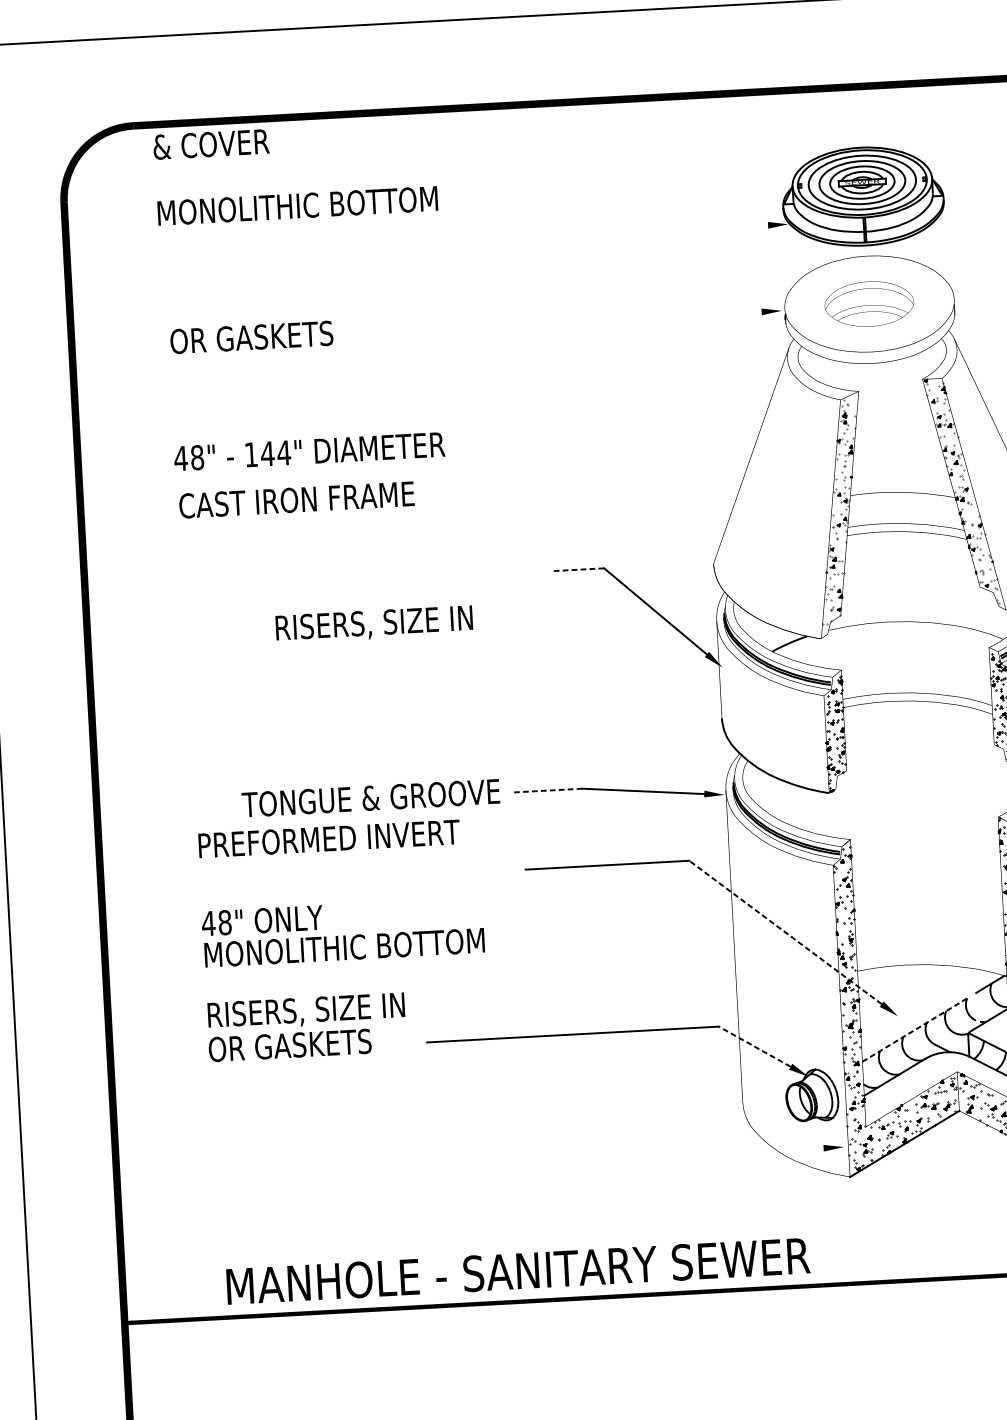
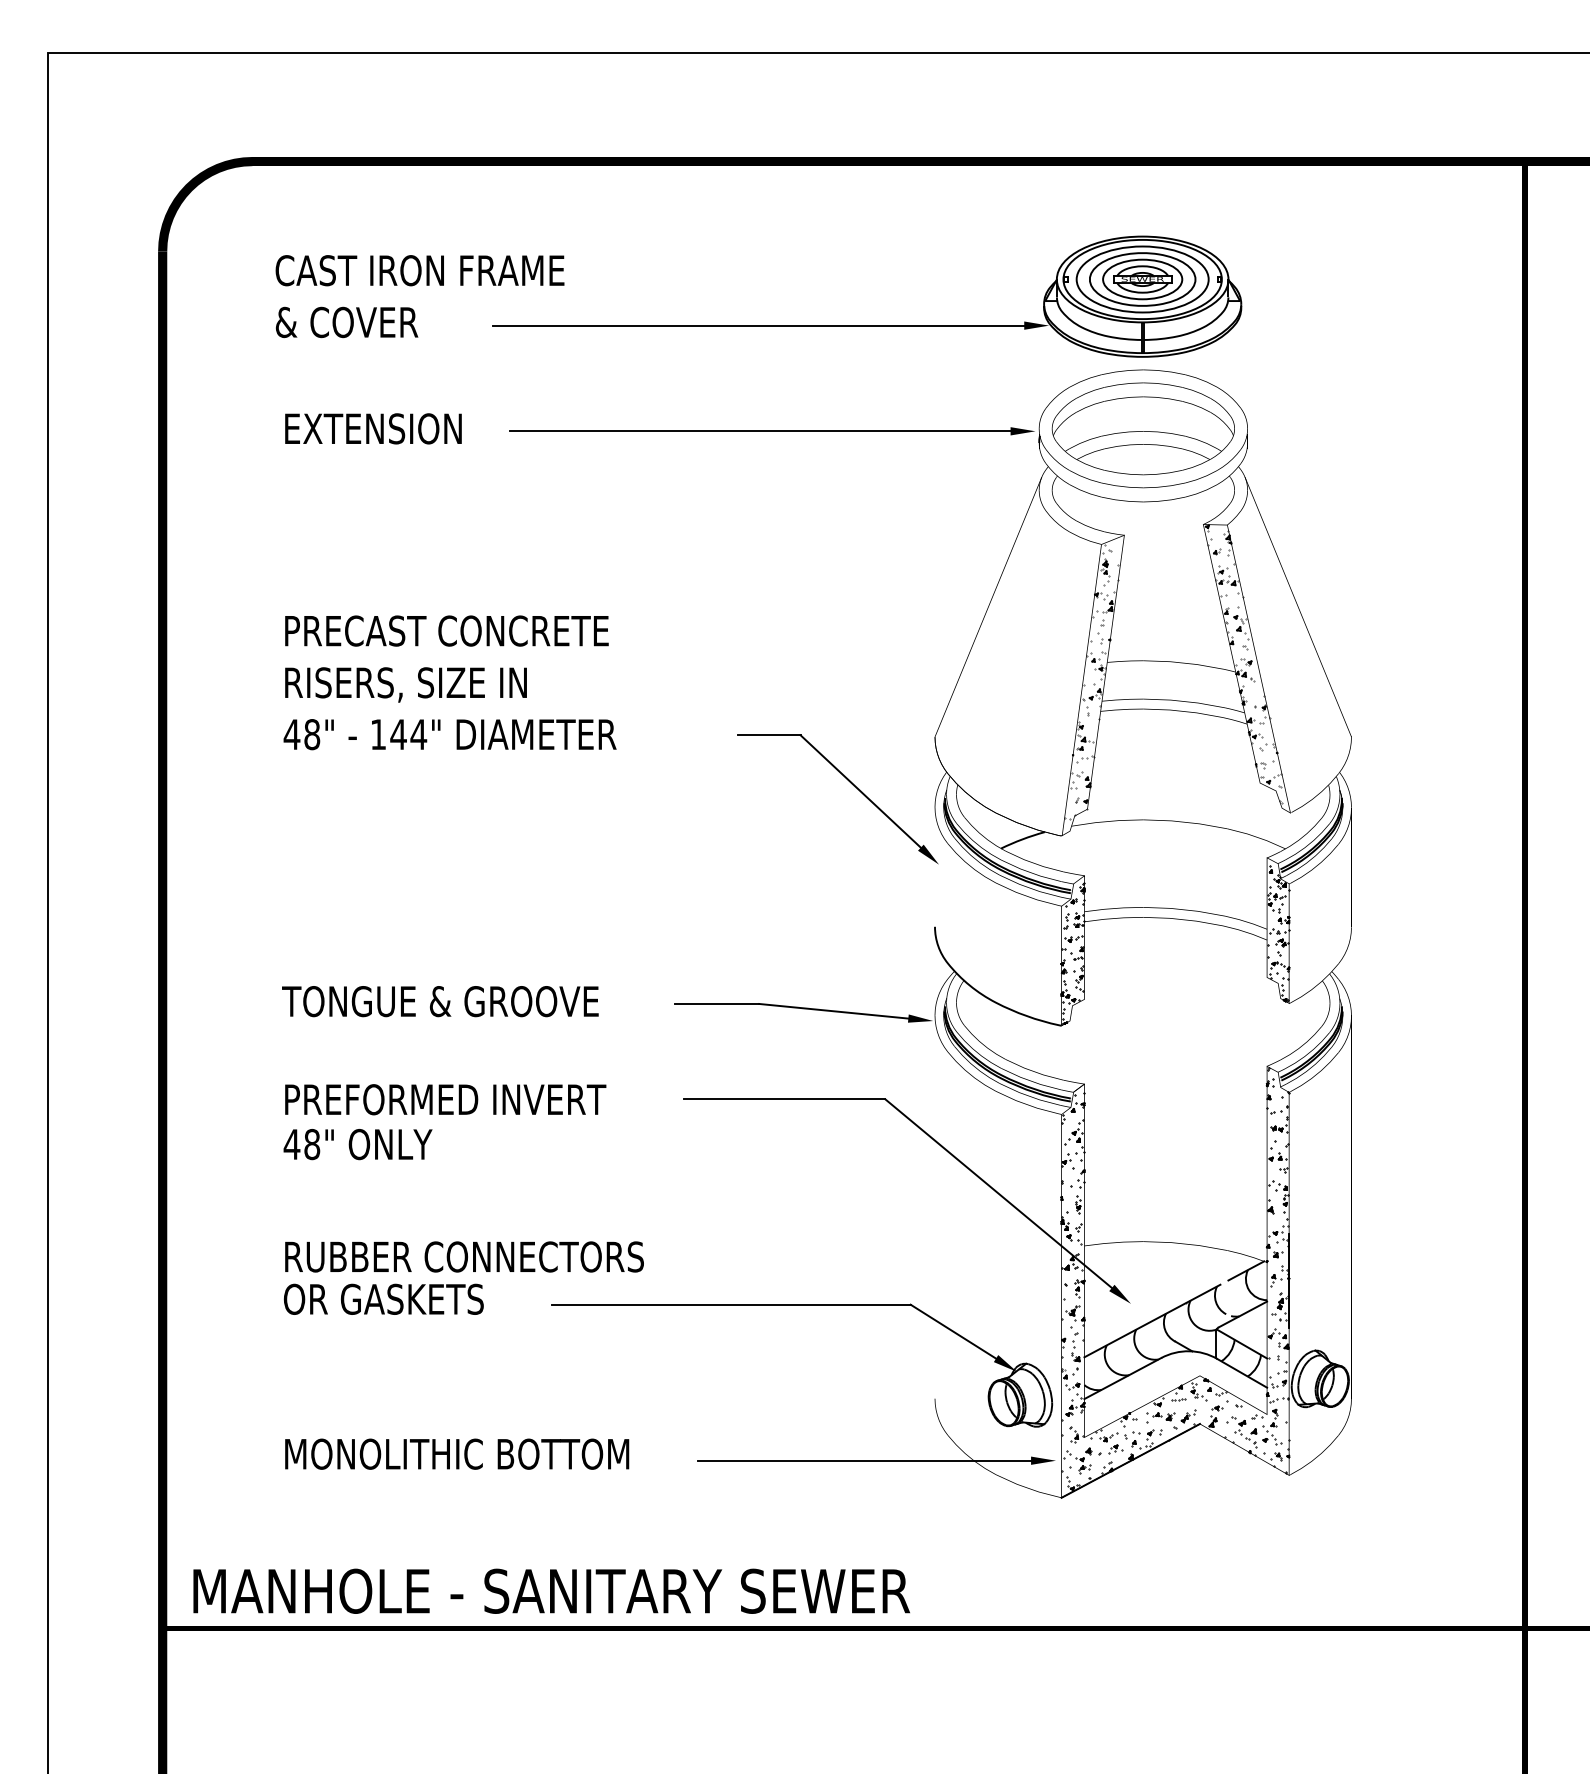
text: (210, 144) -> (346, 322), moved
text: (296, 205) -> (447, 270), MONOLITHIC BOTTOM -> CAST IRON FRAME
line: (551, 236) -> (758, 325), added
part: (868, 303) -> (1142, 428), size x1.67
line: (558, 323) -> (760, 431), added
text: (251, 337) -> (383, 428), OR GASKETS -> EXTENSION
text: (309, 451) -> (449, 734), moved
text: (310, 498) -> (445, 630), CAST IRON FRAME -> PRECAST CONCRETE
line: (578, 569) -> (768, 735), dashed -> solid
text: (373, 624) -> (405, 684), moved
line: (547, 790) -> (716, 1003), dashed -> solid
text: (371, 798) -> (440, 1001), moved
text: (329, 838) -> (445, 1099), moved
line: (785, 932) -> (998, 1193), dashed -> solid
text: (344, 947) -> (457, 1453), moved
text: (362, 1008) -> (474, 1258), RISERS, SIZE IN -> RUBBER CONNECTORS
line: (916, 1028) -> (1152, 1320), dashed -> solid
line: (754, 1046) -> (952, 1331), dashed -> solid
line: (688, 1155) -> (864, 1460), added
text: (518, 1270) -> (551, 1590), moved

